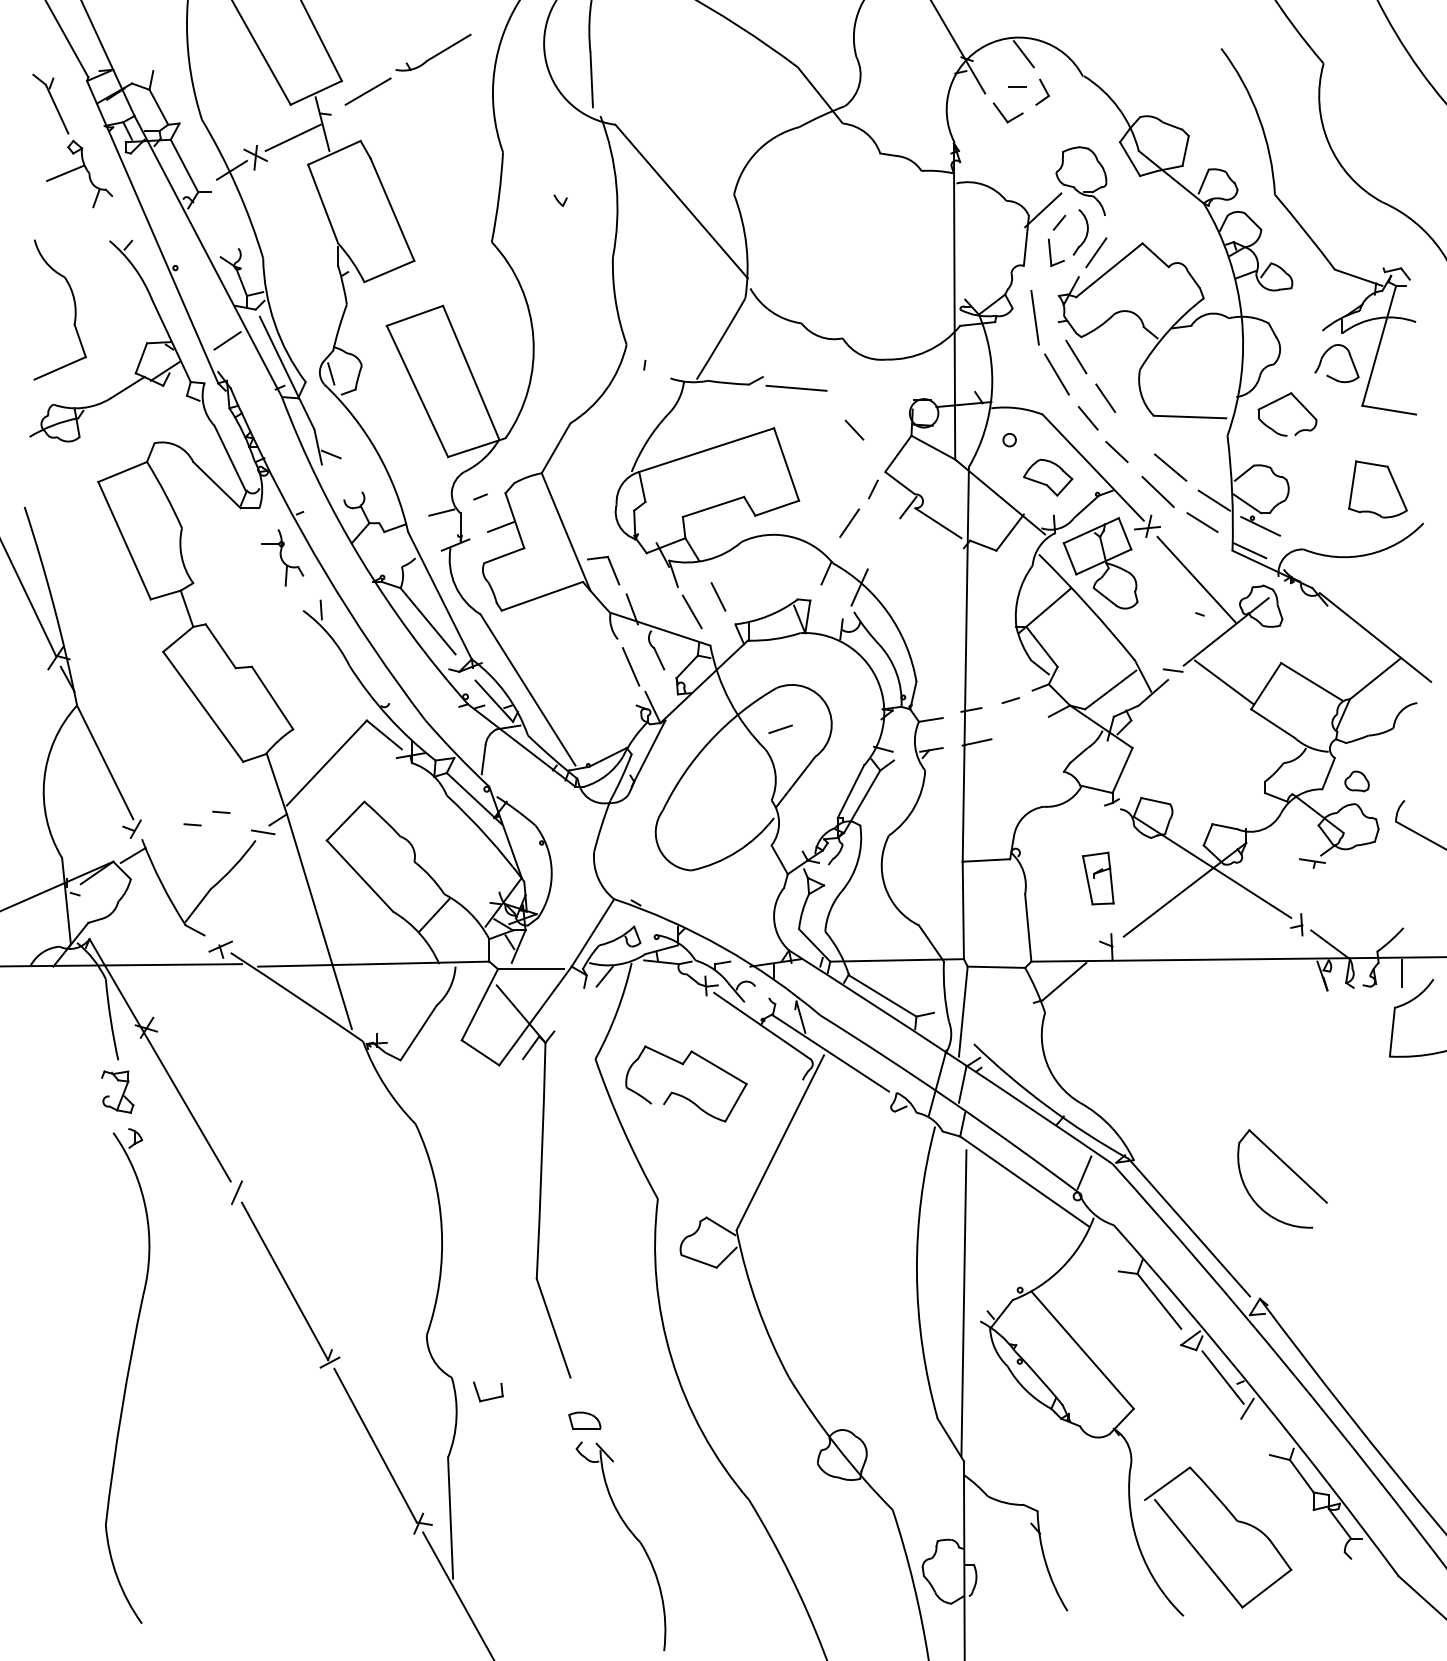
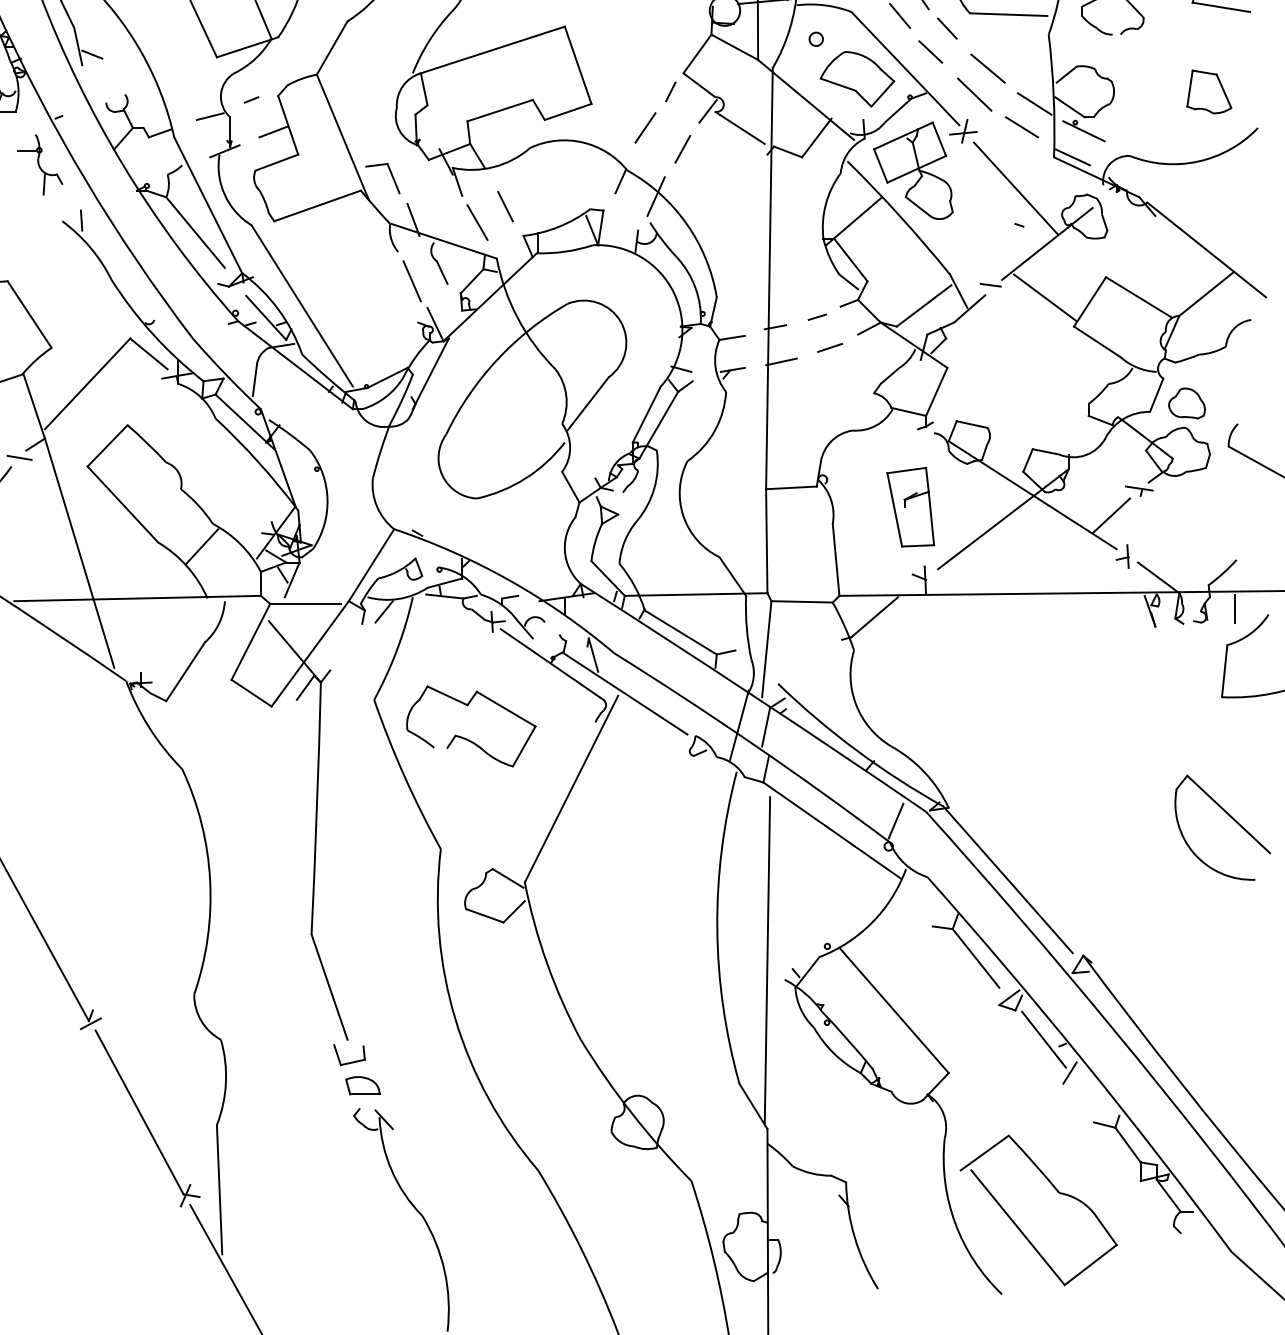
line: (854, 429) -> (947, 27), moved
part: (1047, 477) -> (856, 79), size x1.43
part: (1377, 489) -> (1208, 91), size x0.71
line: (884, 542) -> (682, 148), added
line: (780, 728) -> (829, 347), moved
part: (1356, 781) -> (1186, 403), size x1.43
part: (1098, 878) -> (911, 507), size x1.43
line: (1285, 886) -> (1110, 515), added
part: (1290, 1170) -> (1231, 818), moved
part: (491, 1397) -> (352, 1061), moved

